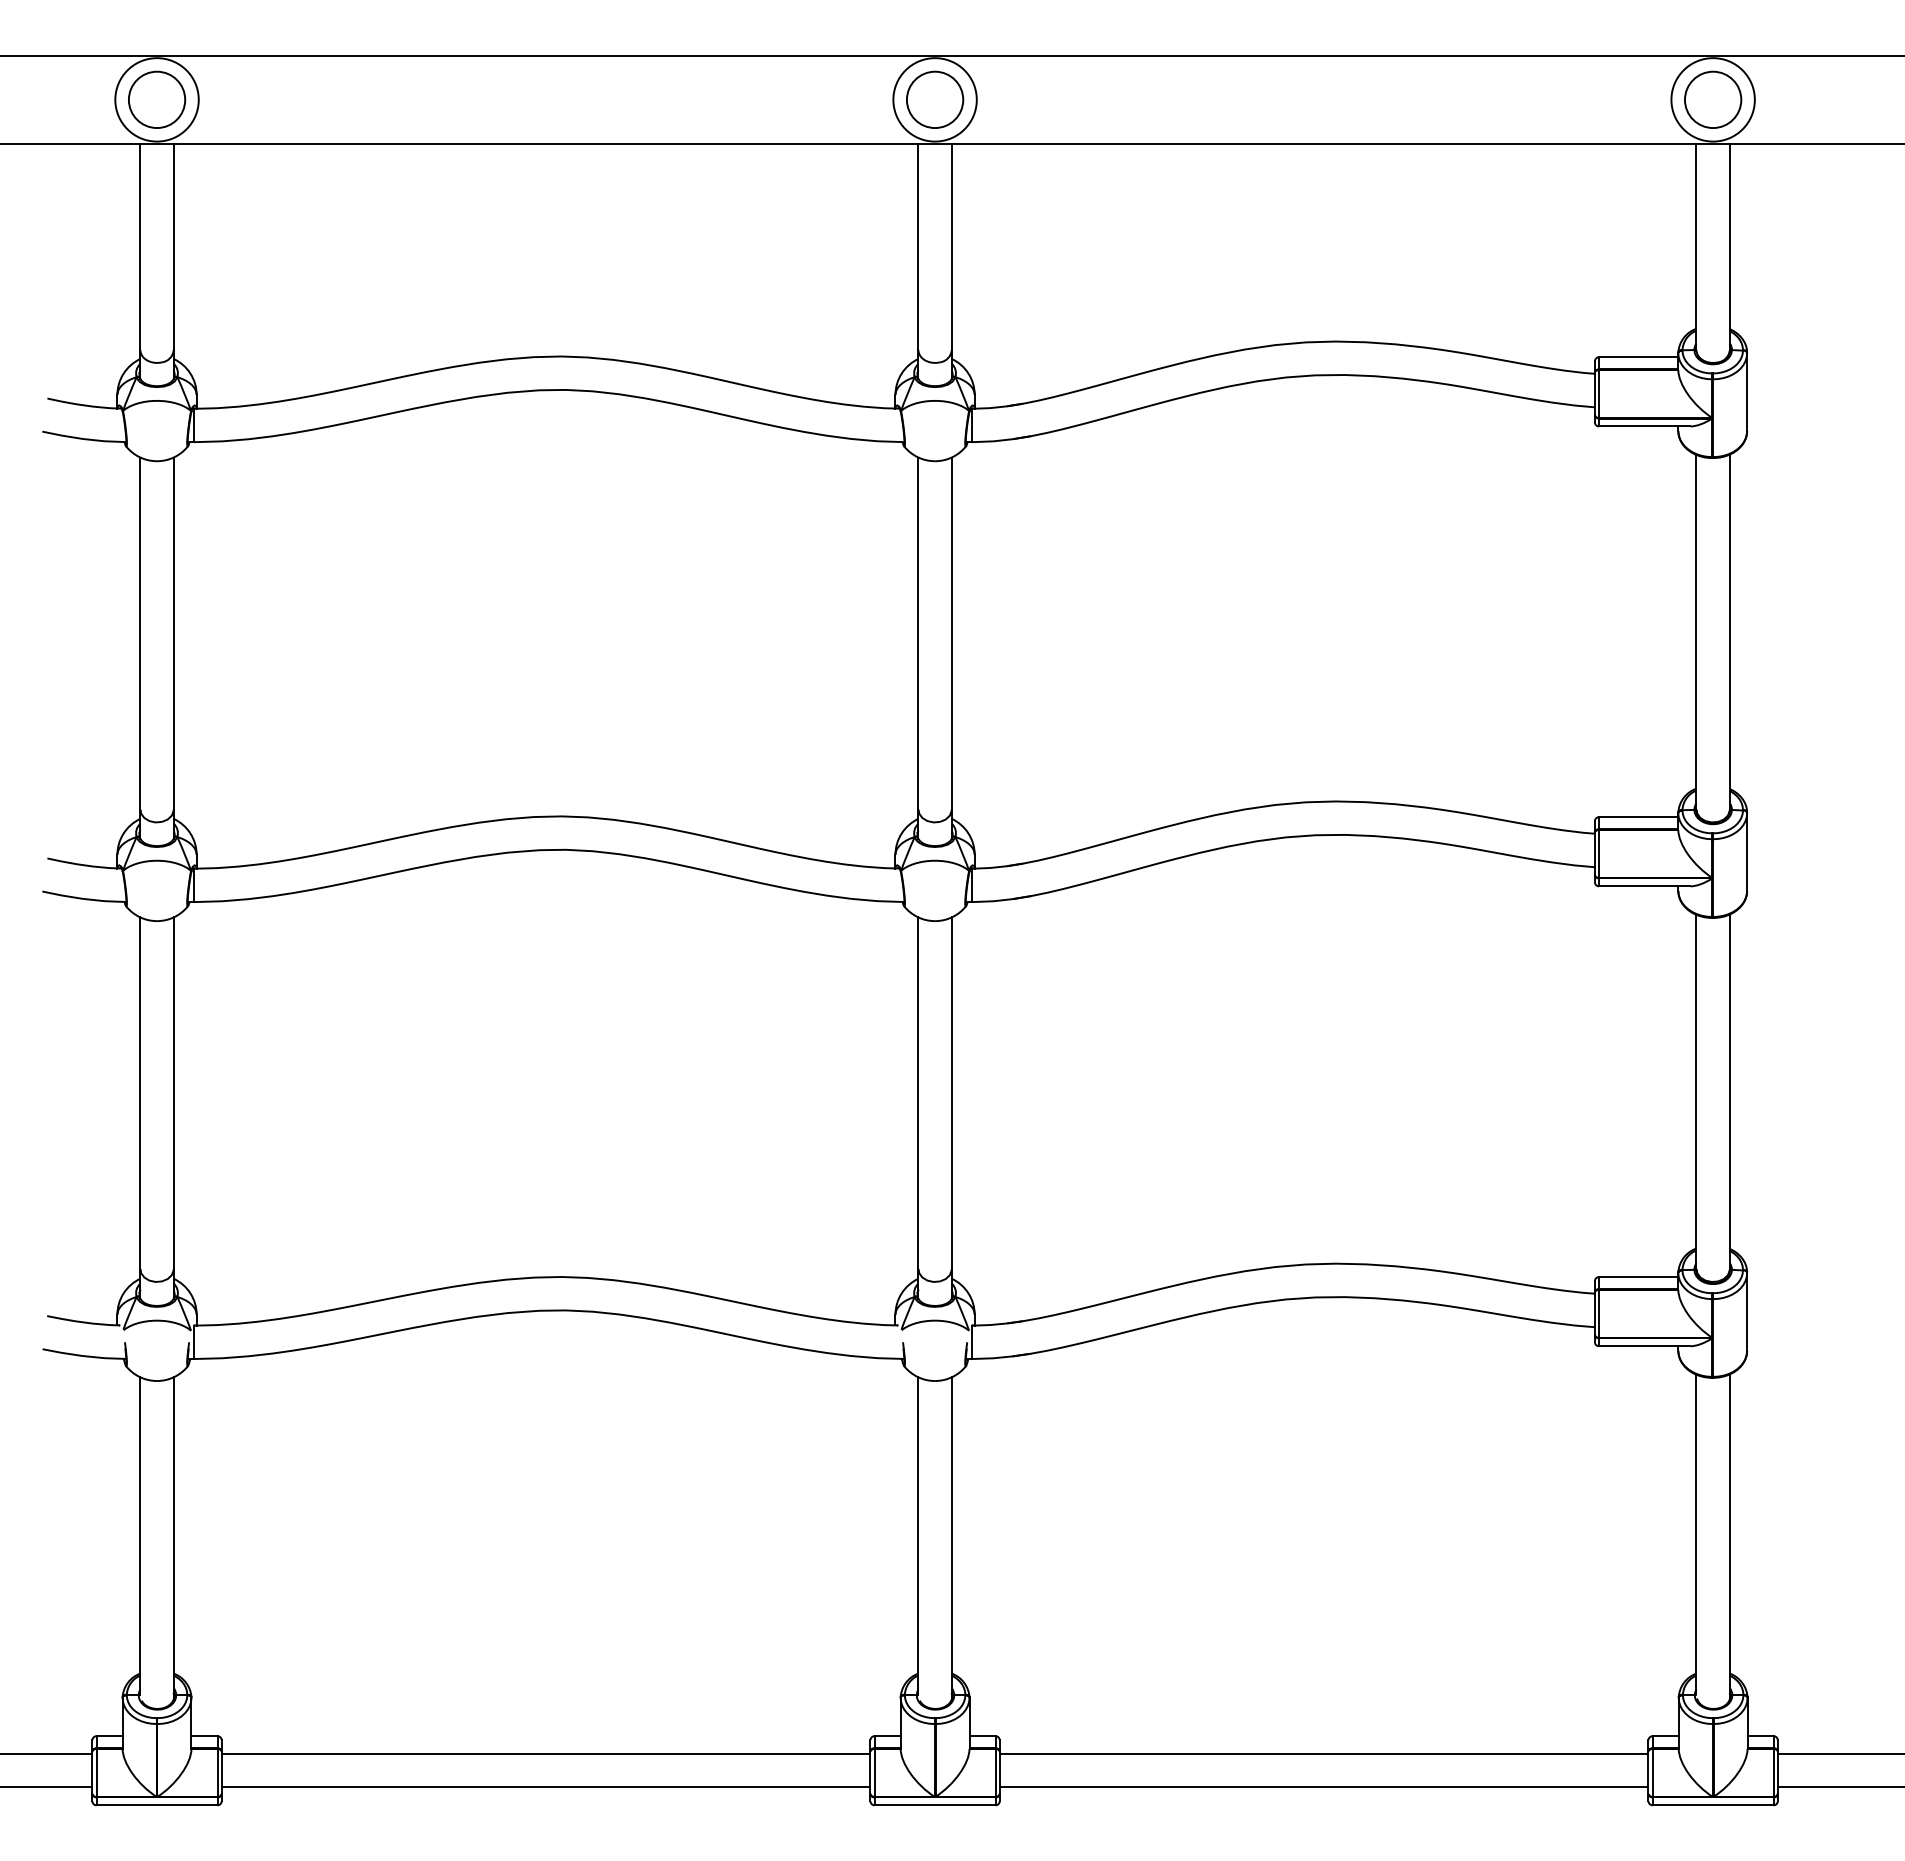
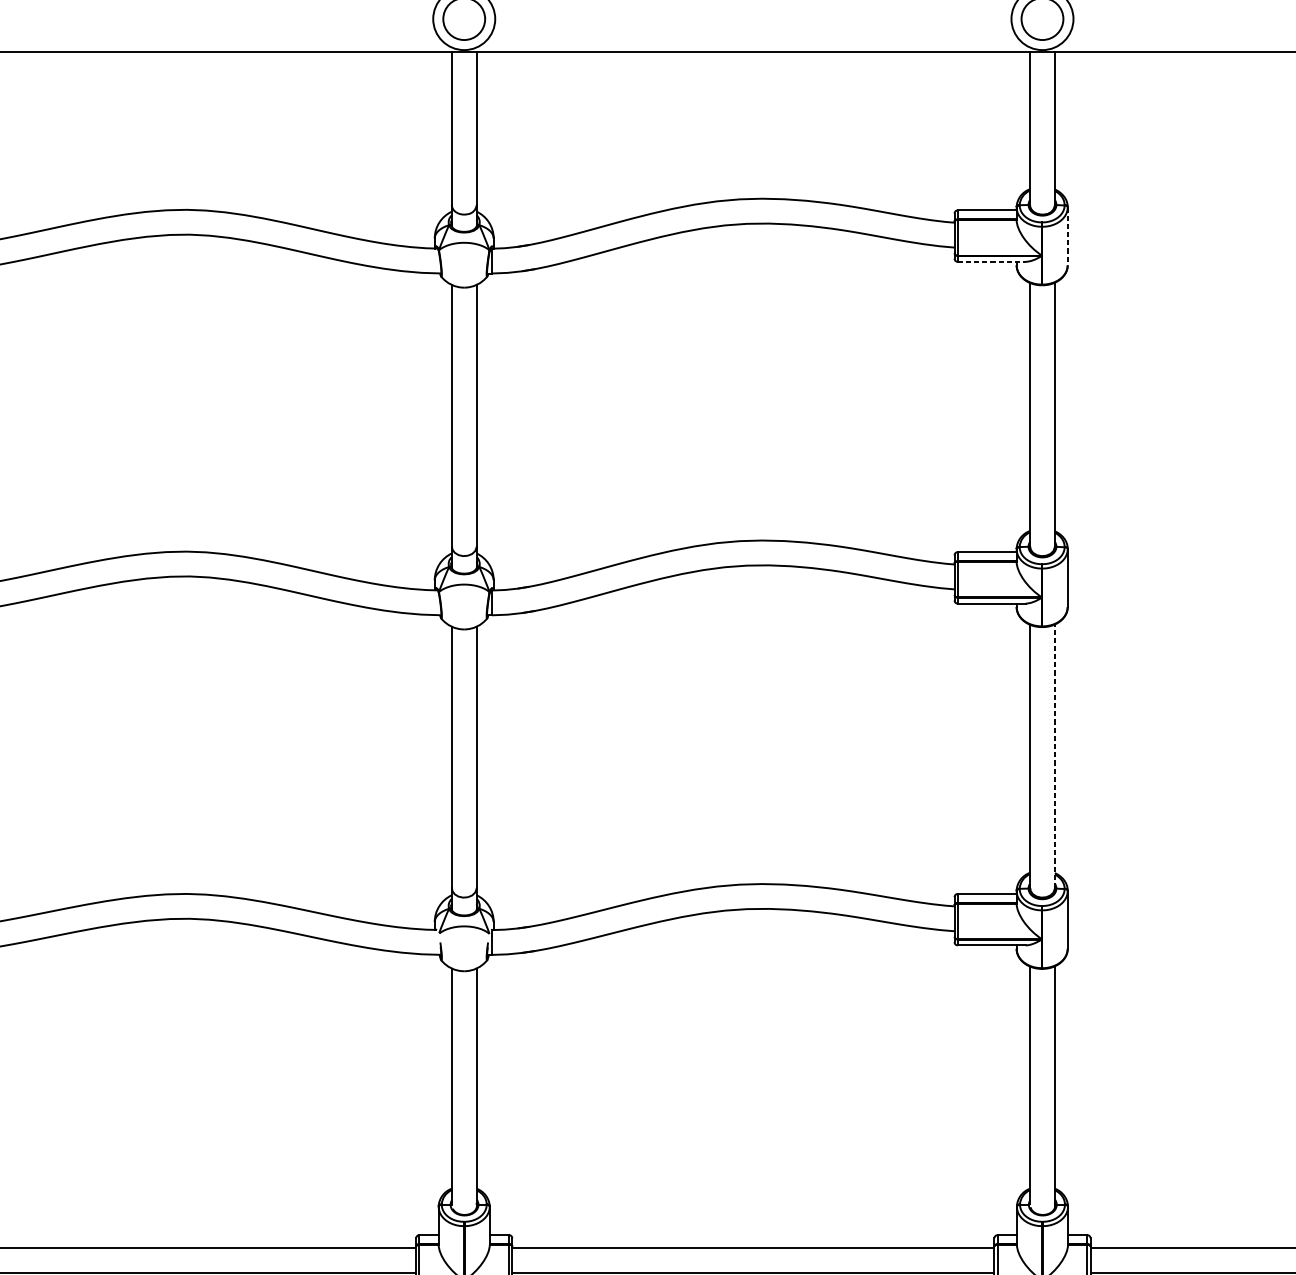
line: (1747, 392) -> (1068, 236), solid -> dashed
line: (1644, 426) -> (991, 261), solid -> dashed
line: (1729, 1091) -> (1054, 756), solid -> dashed

